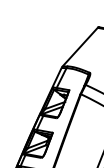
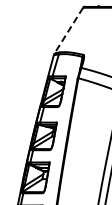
line: (79, 47) -> (68, 30), solid -> dashed

